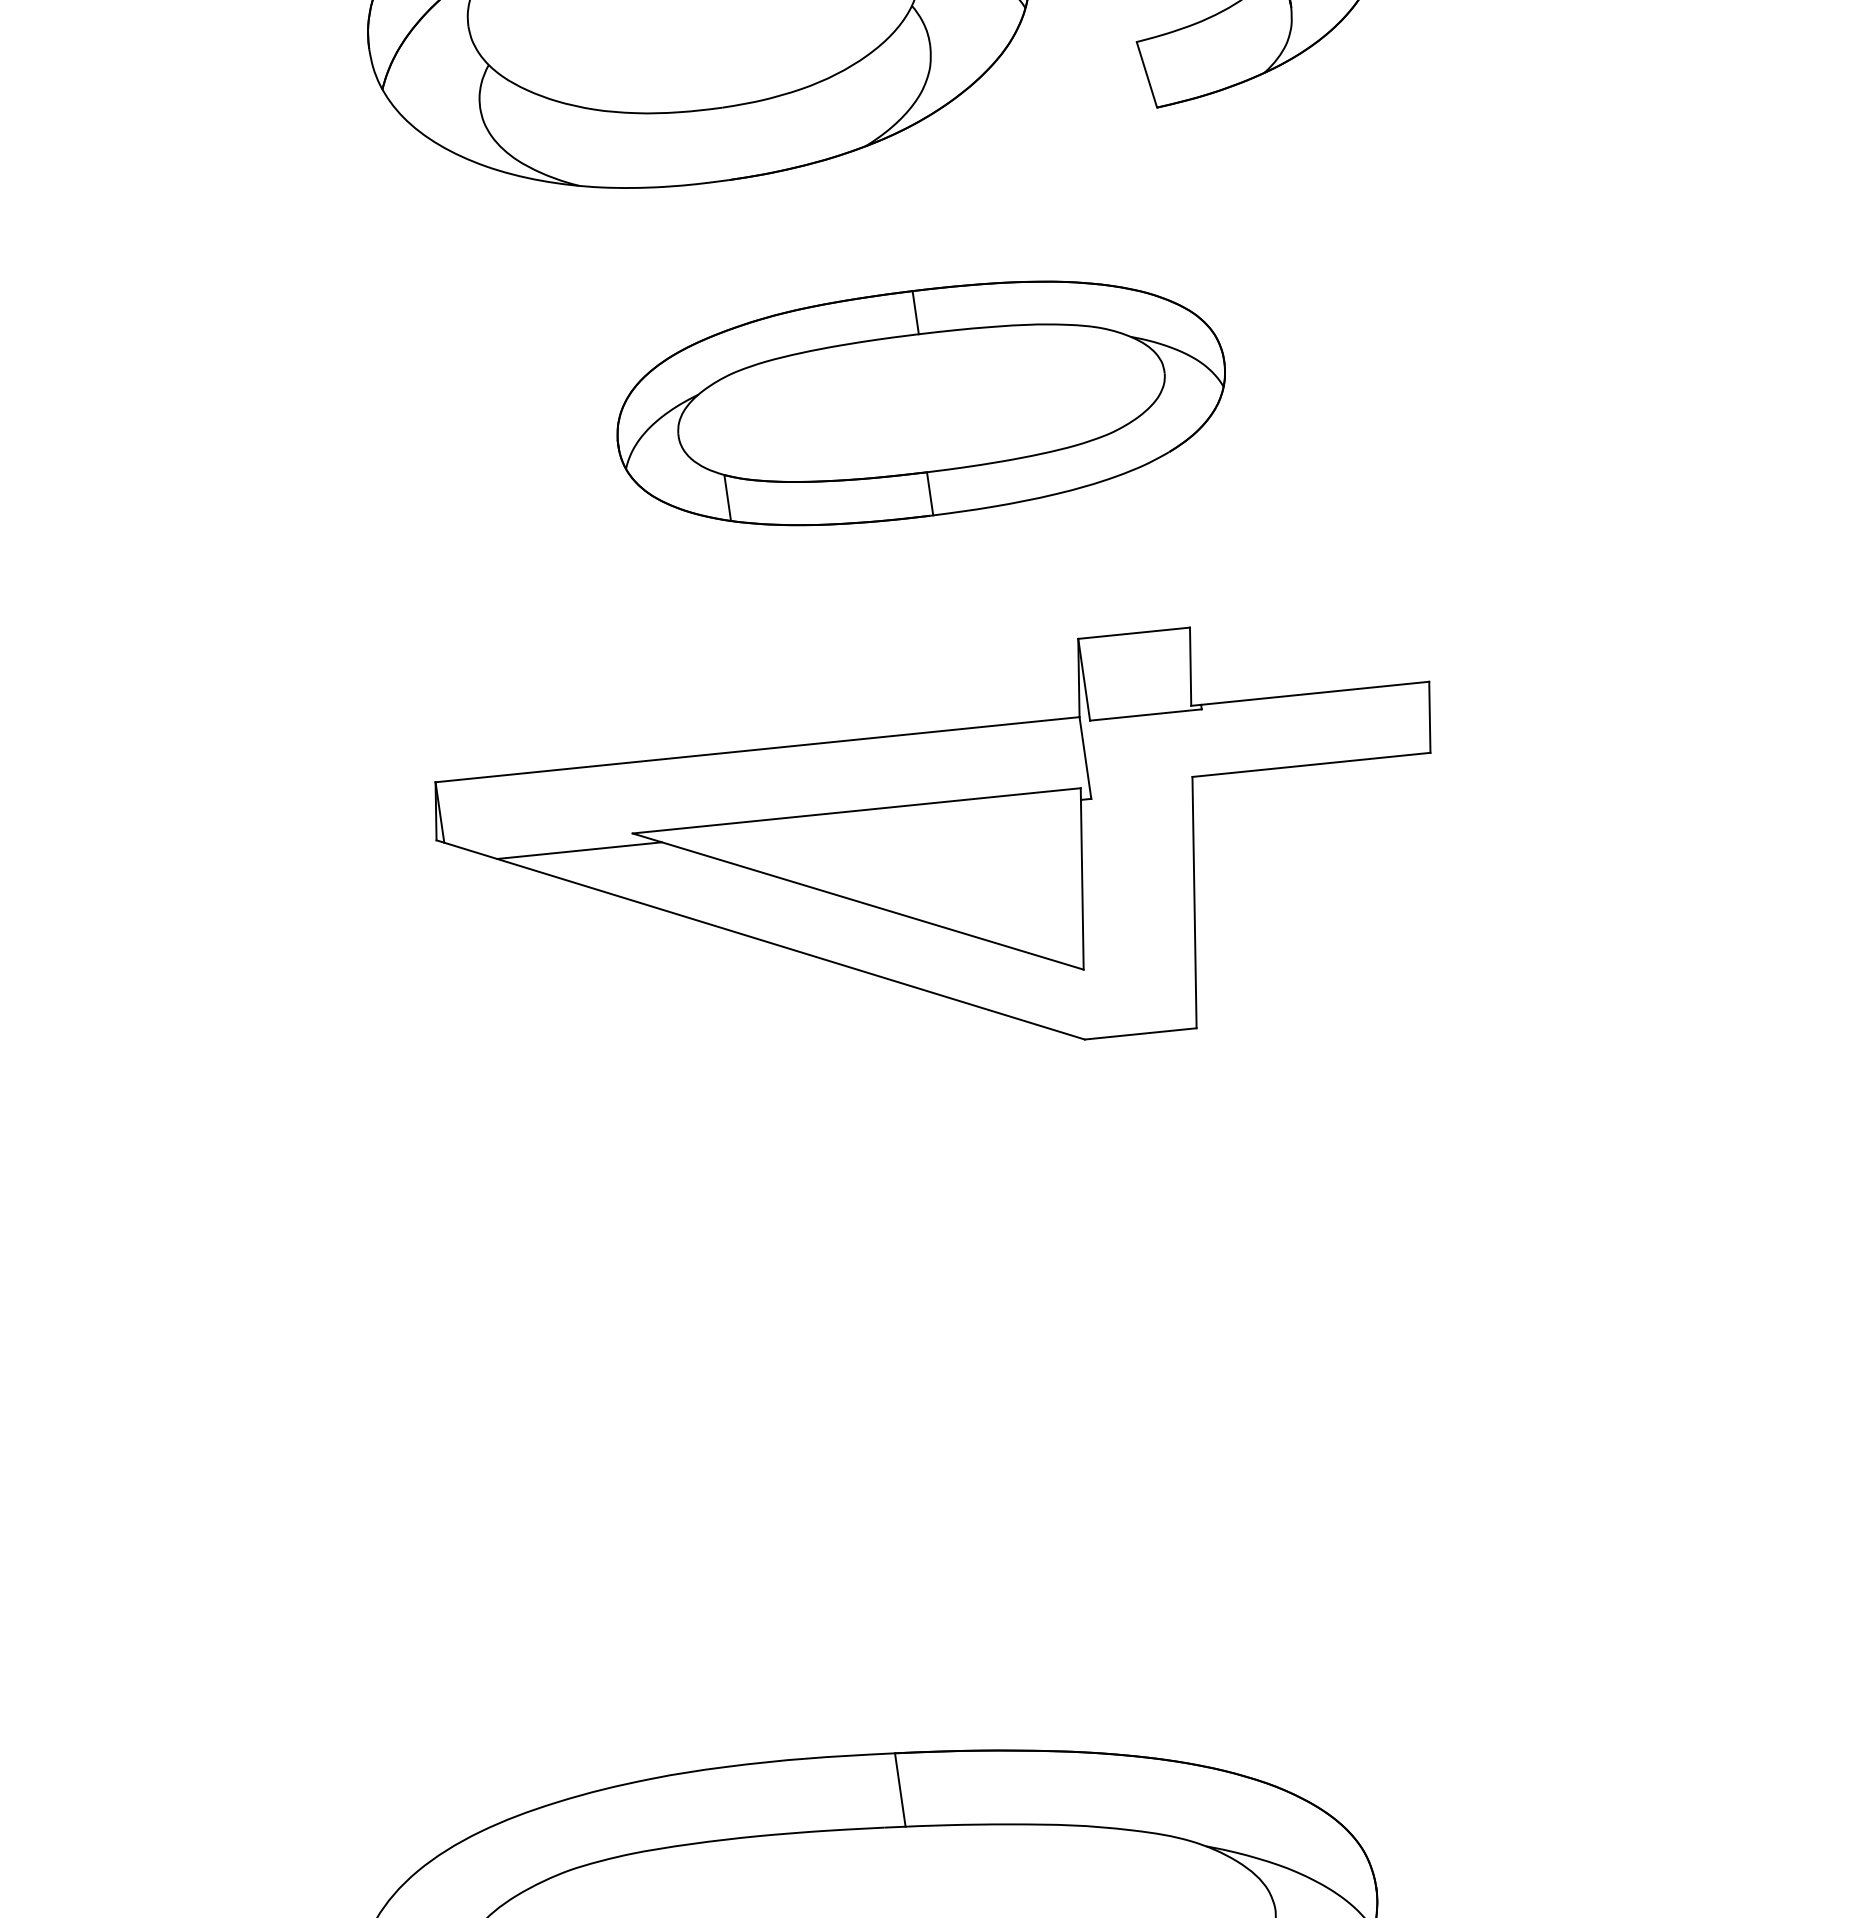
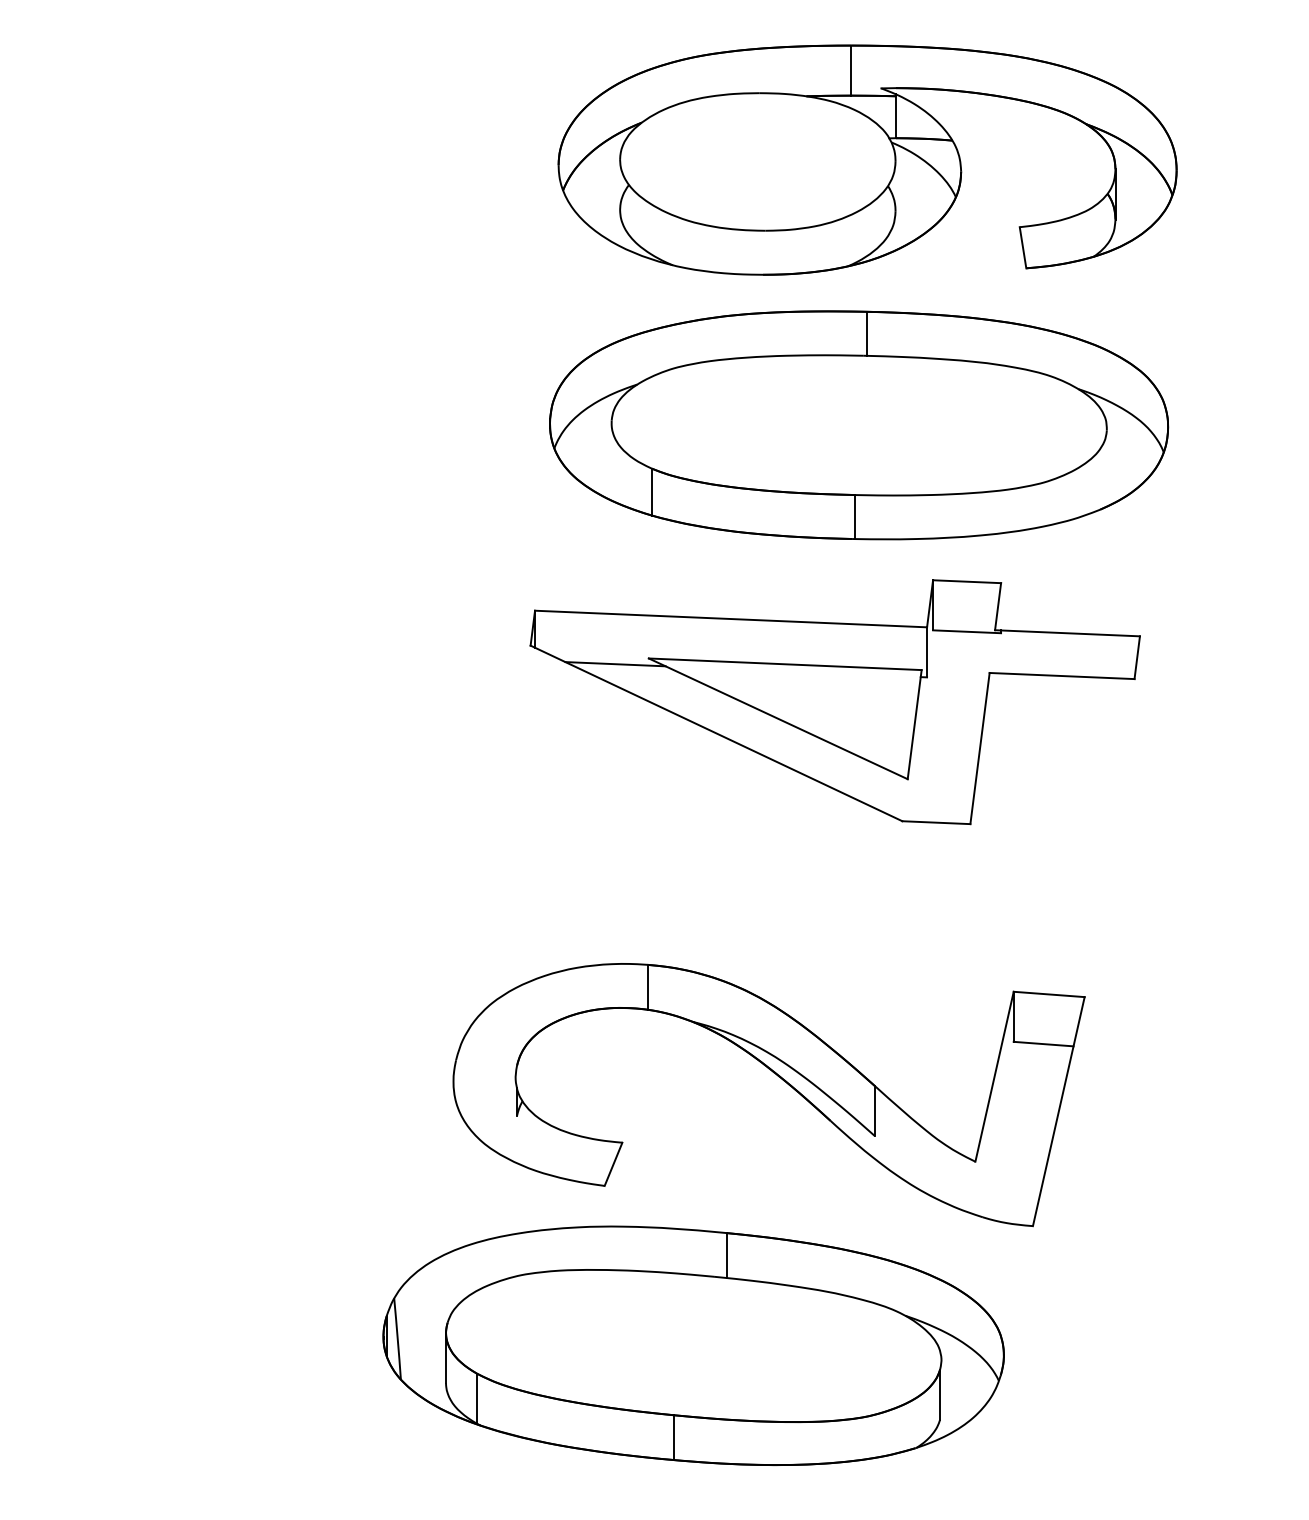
part: (921, 403) -> (859, 425), size x1.67
part: (950, 1491) -> (782, 1080), added

